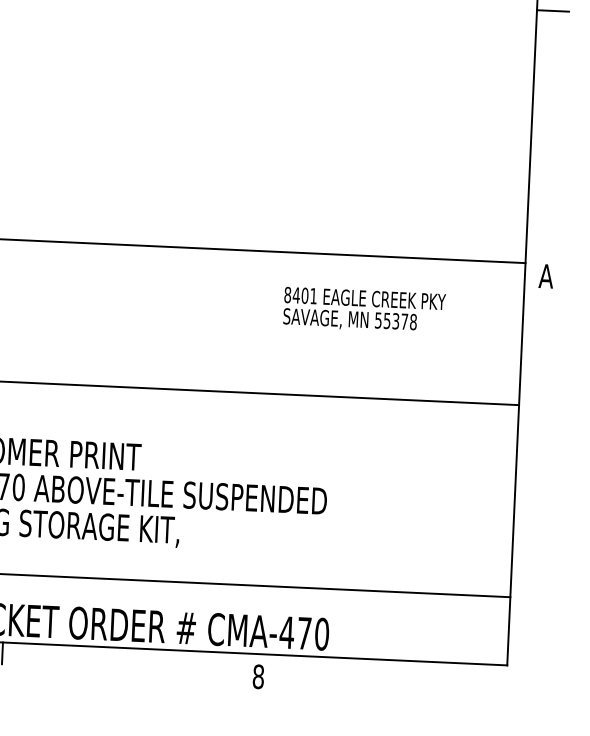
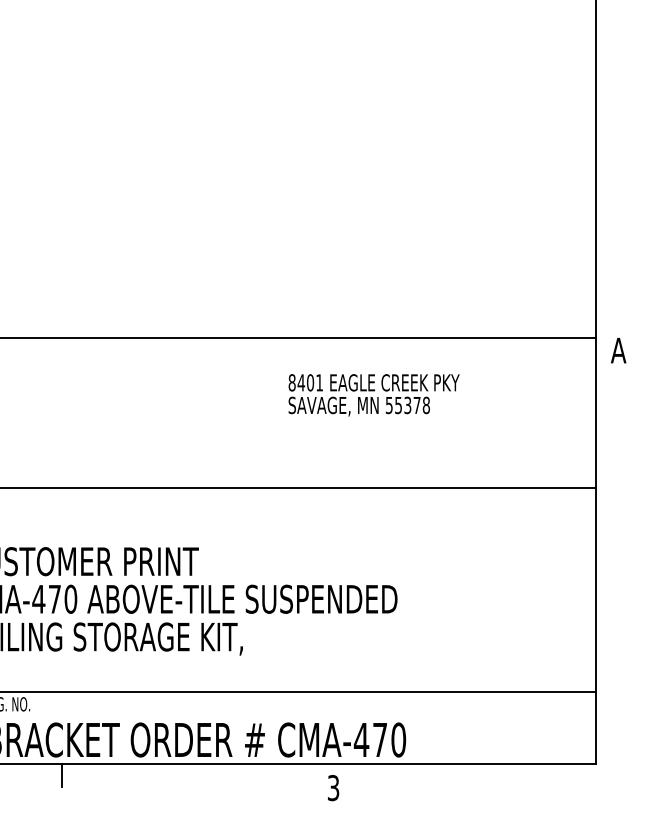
line: (553, 10) -> (613, 69), removed
text: (363, 310) -> (373, 395), moved
text: (258, 677) -> (333, 788), 8 -> 3

